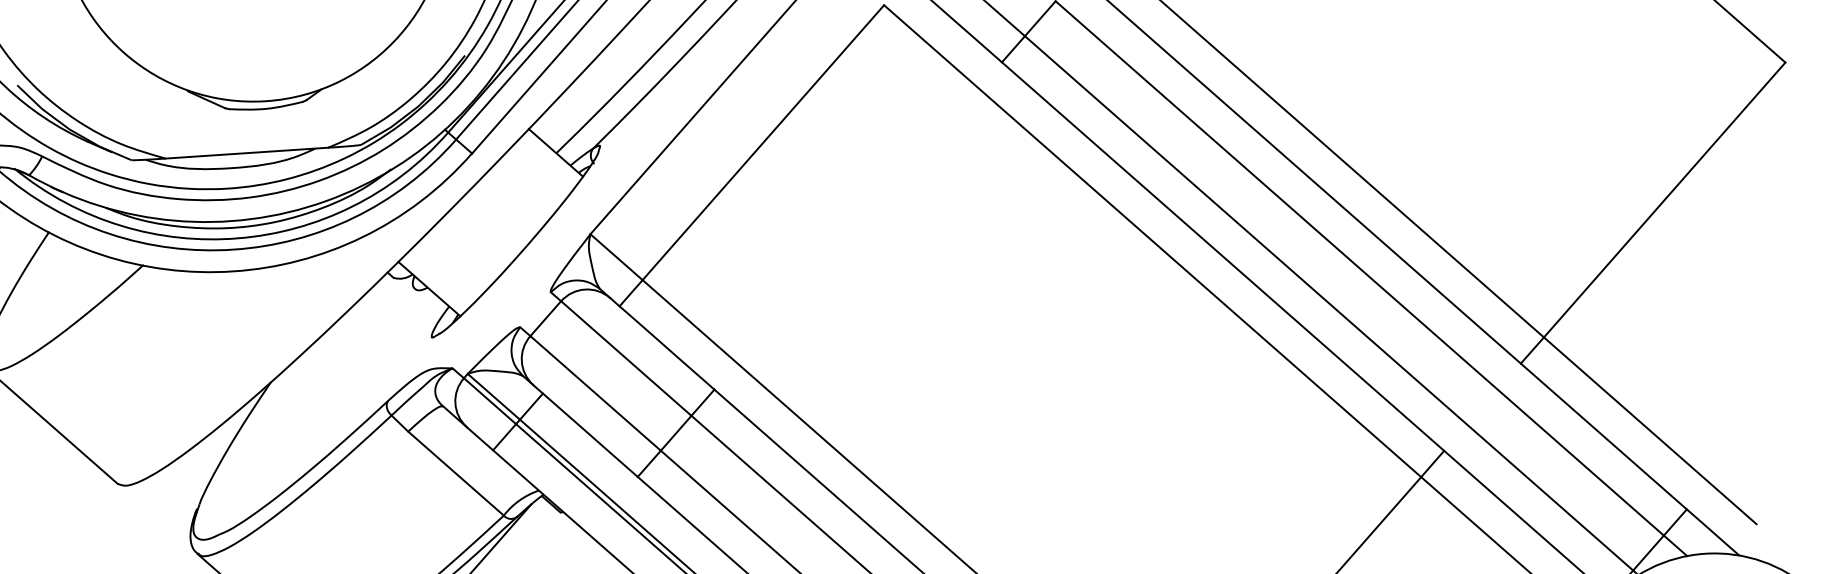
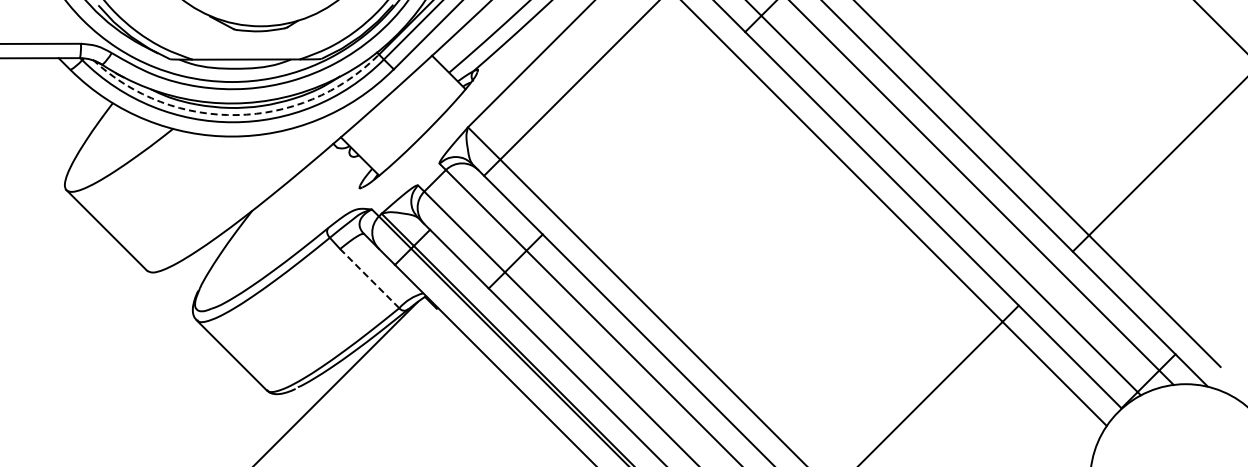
arc: (237, 239) -> (236, 115), solid -> dashed
line: (455, 473) -> (369, 278), solid -> dashed

